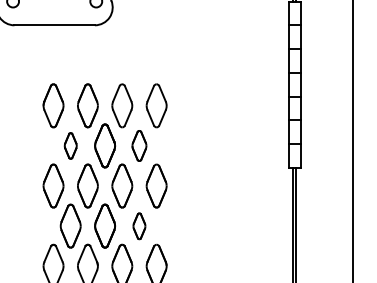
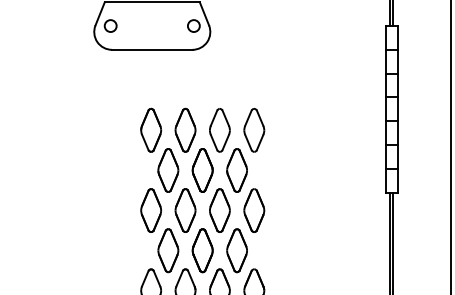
part: (70, 145) -> (168, 170), size x1.67
part: (138, 145) -> (236, 170), size x1.43
part: (138, 225) -> (236, 250), size x1.67

